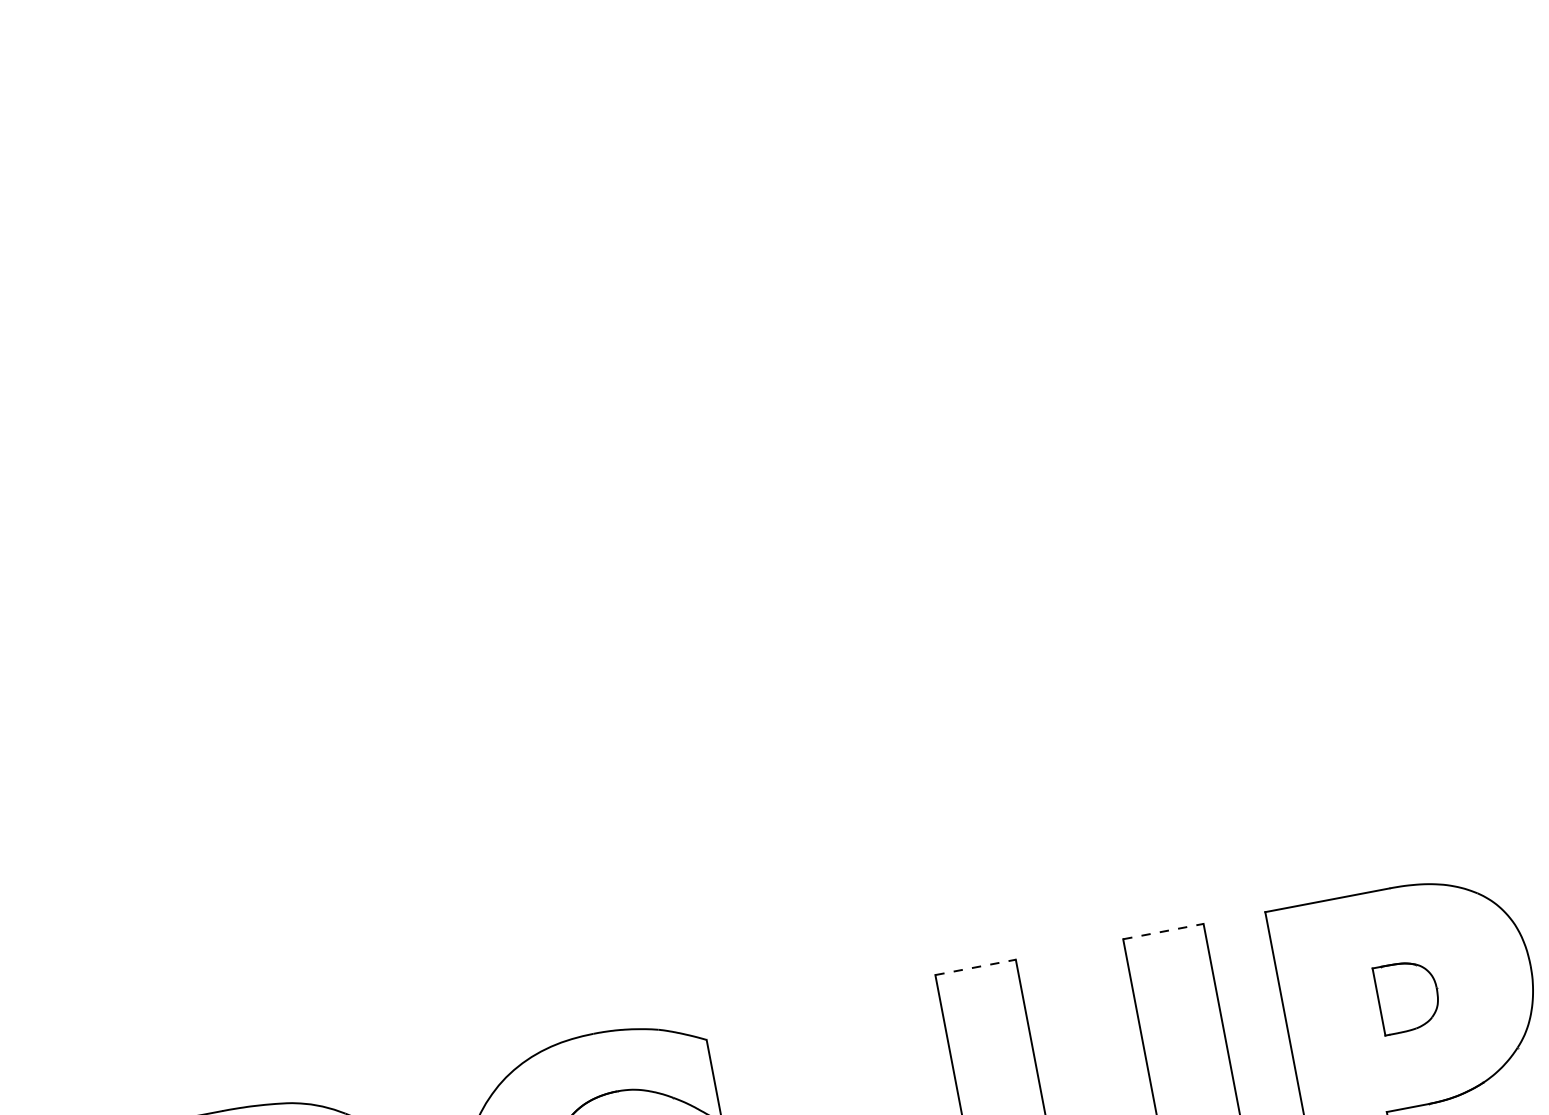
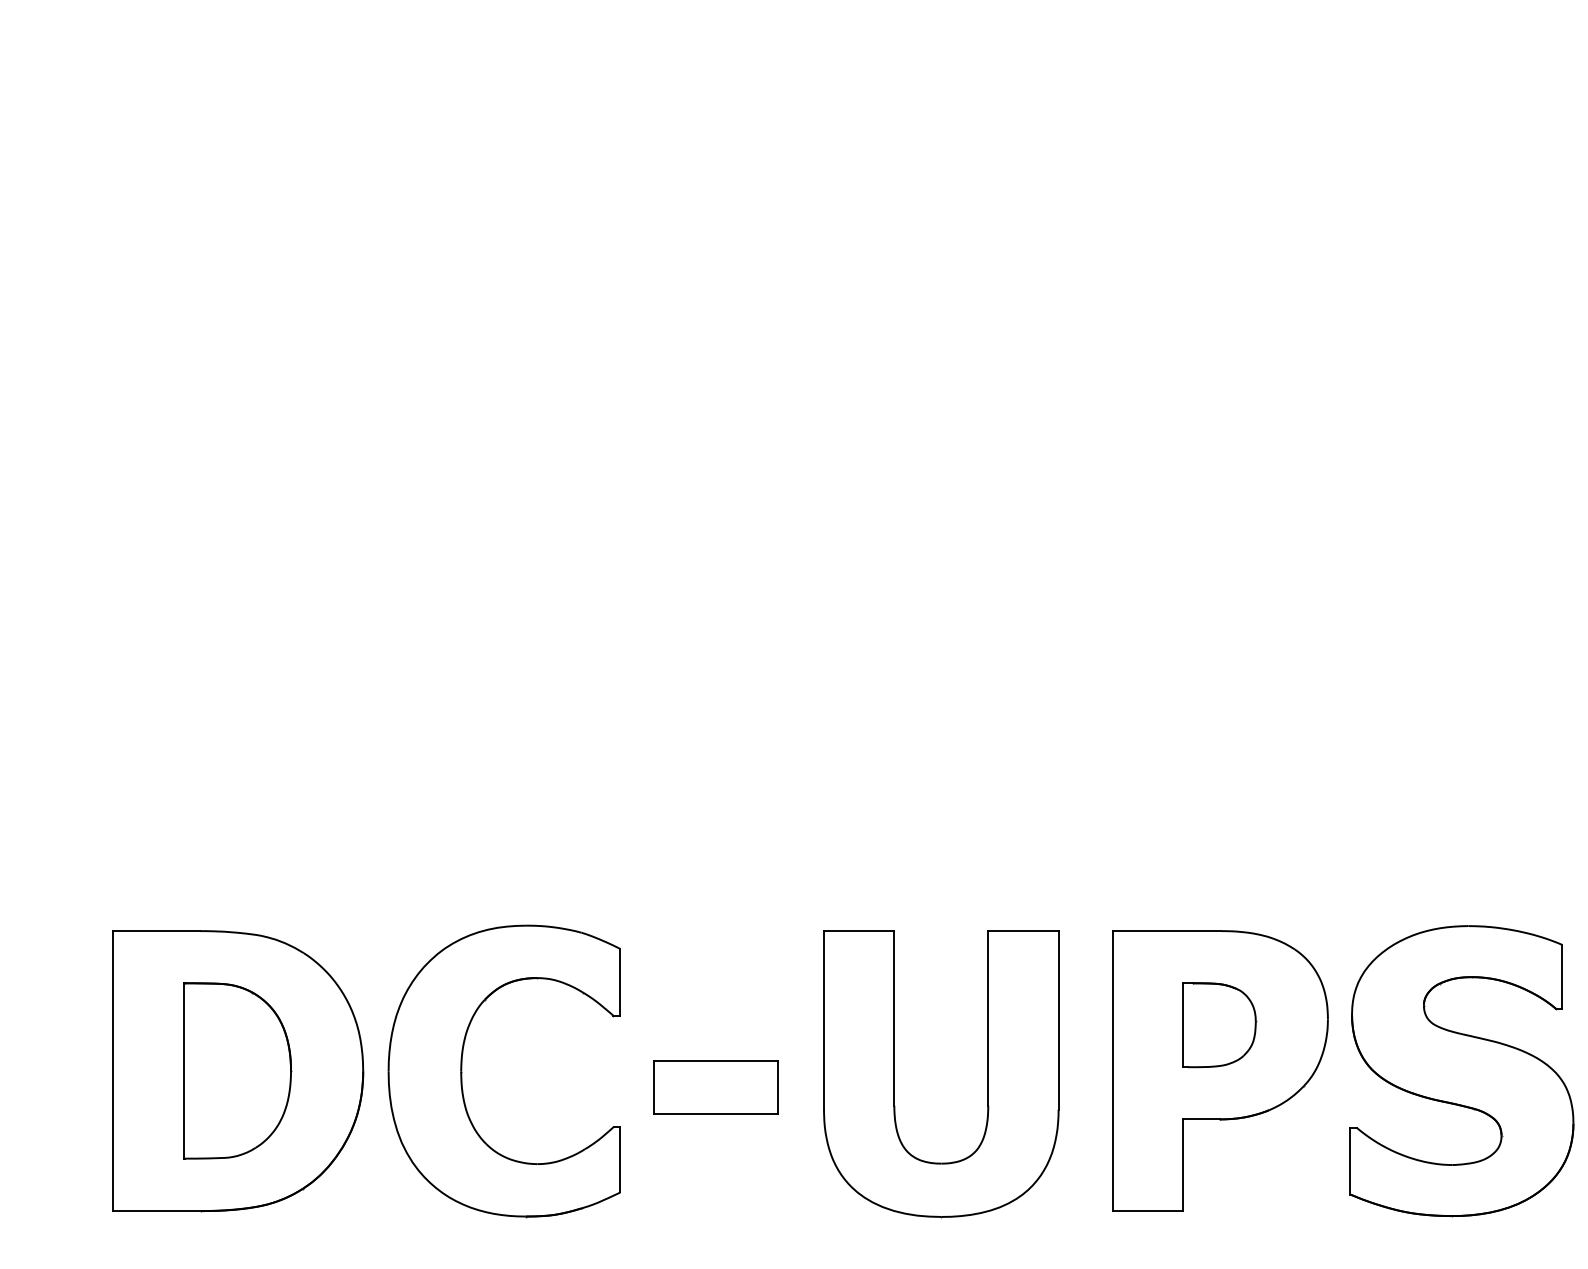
line: (1163, 931) -> (1023, 931), dashed -> solid
line: (976, 967) -> (859, 931), dashed -> solid
part: (1408, 996) -> (1219, 1025), size x1.43

